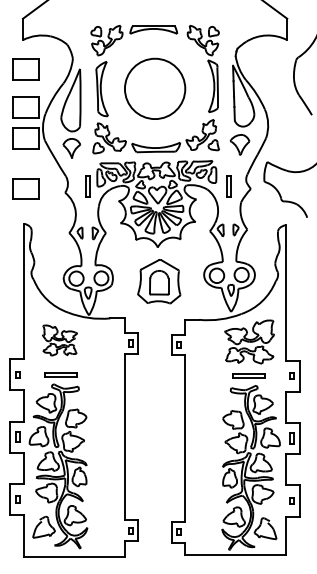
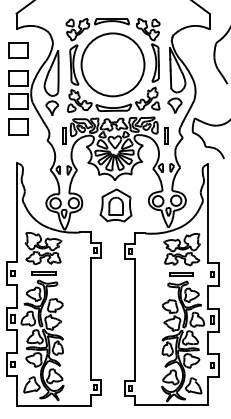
circle: (155, 88) -> (113, 64), size x1.43
part: (25, 188) -> (18, 126), moved
part: (59, 340) -> (43, 248), size x1.43

